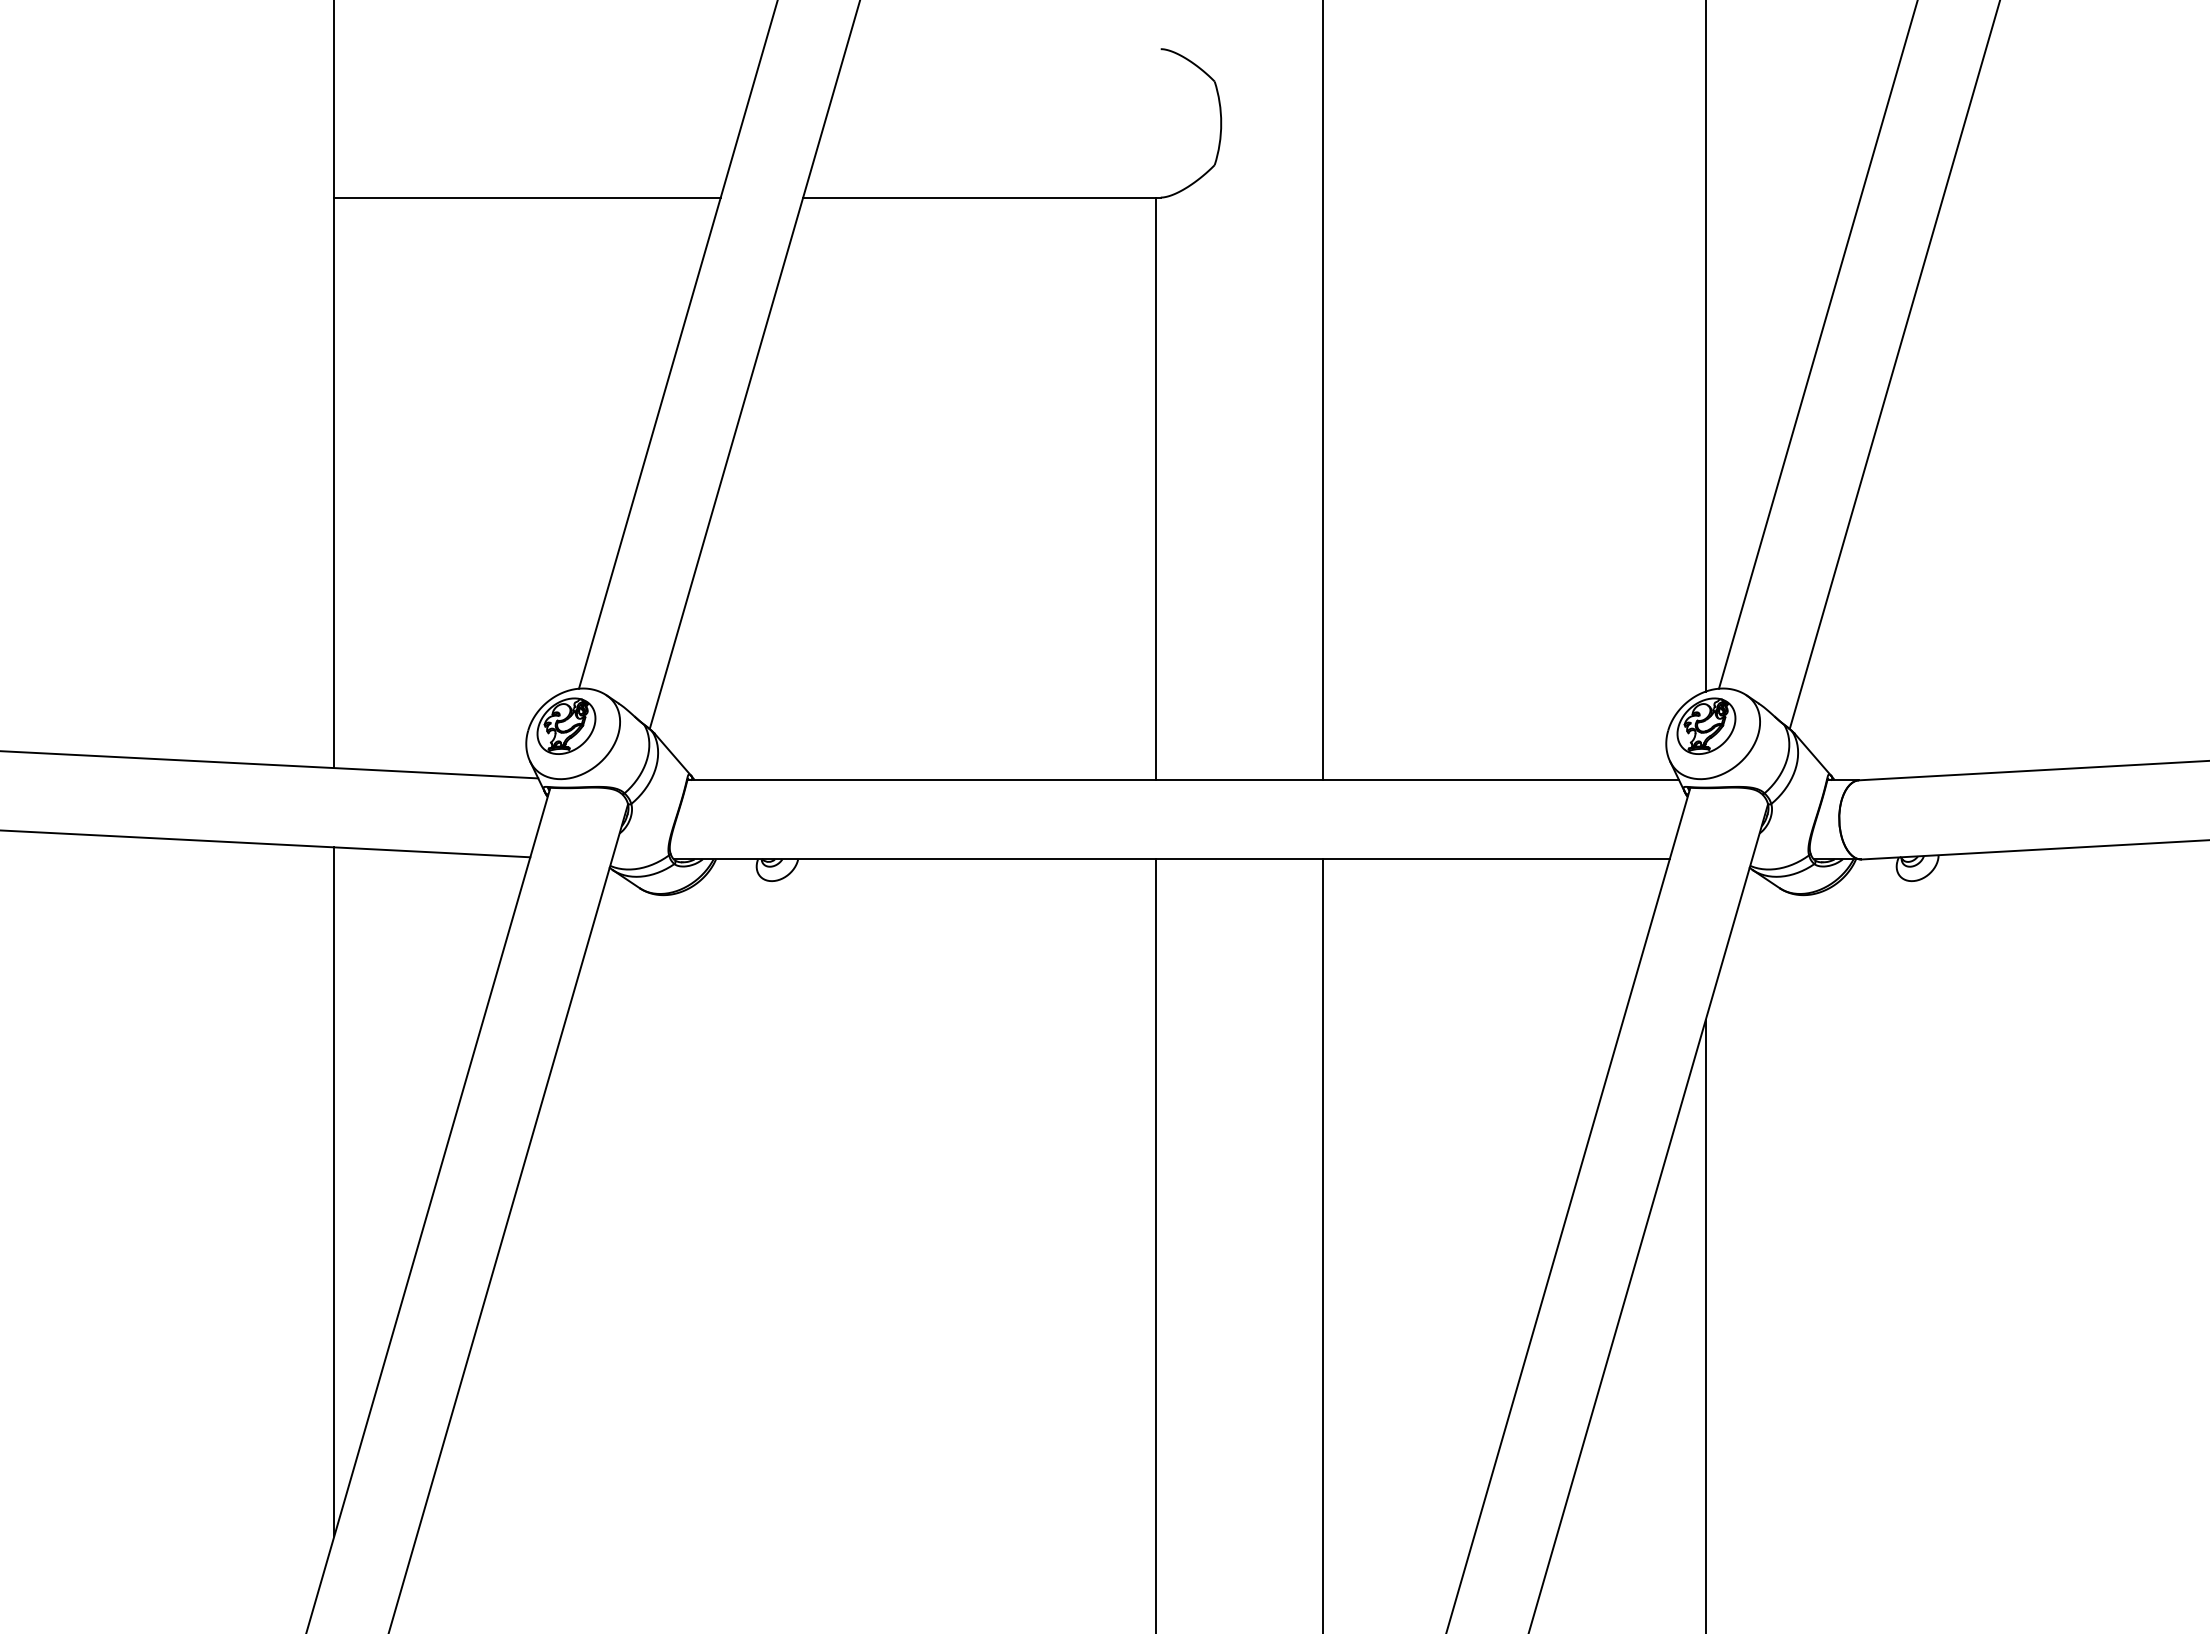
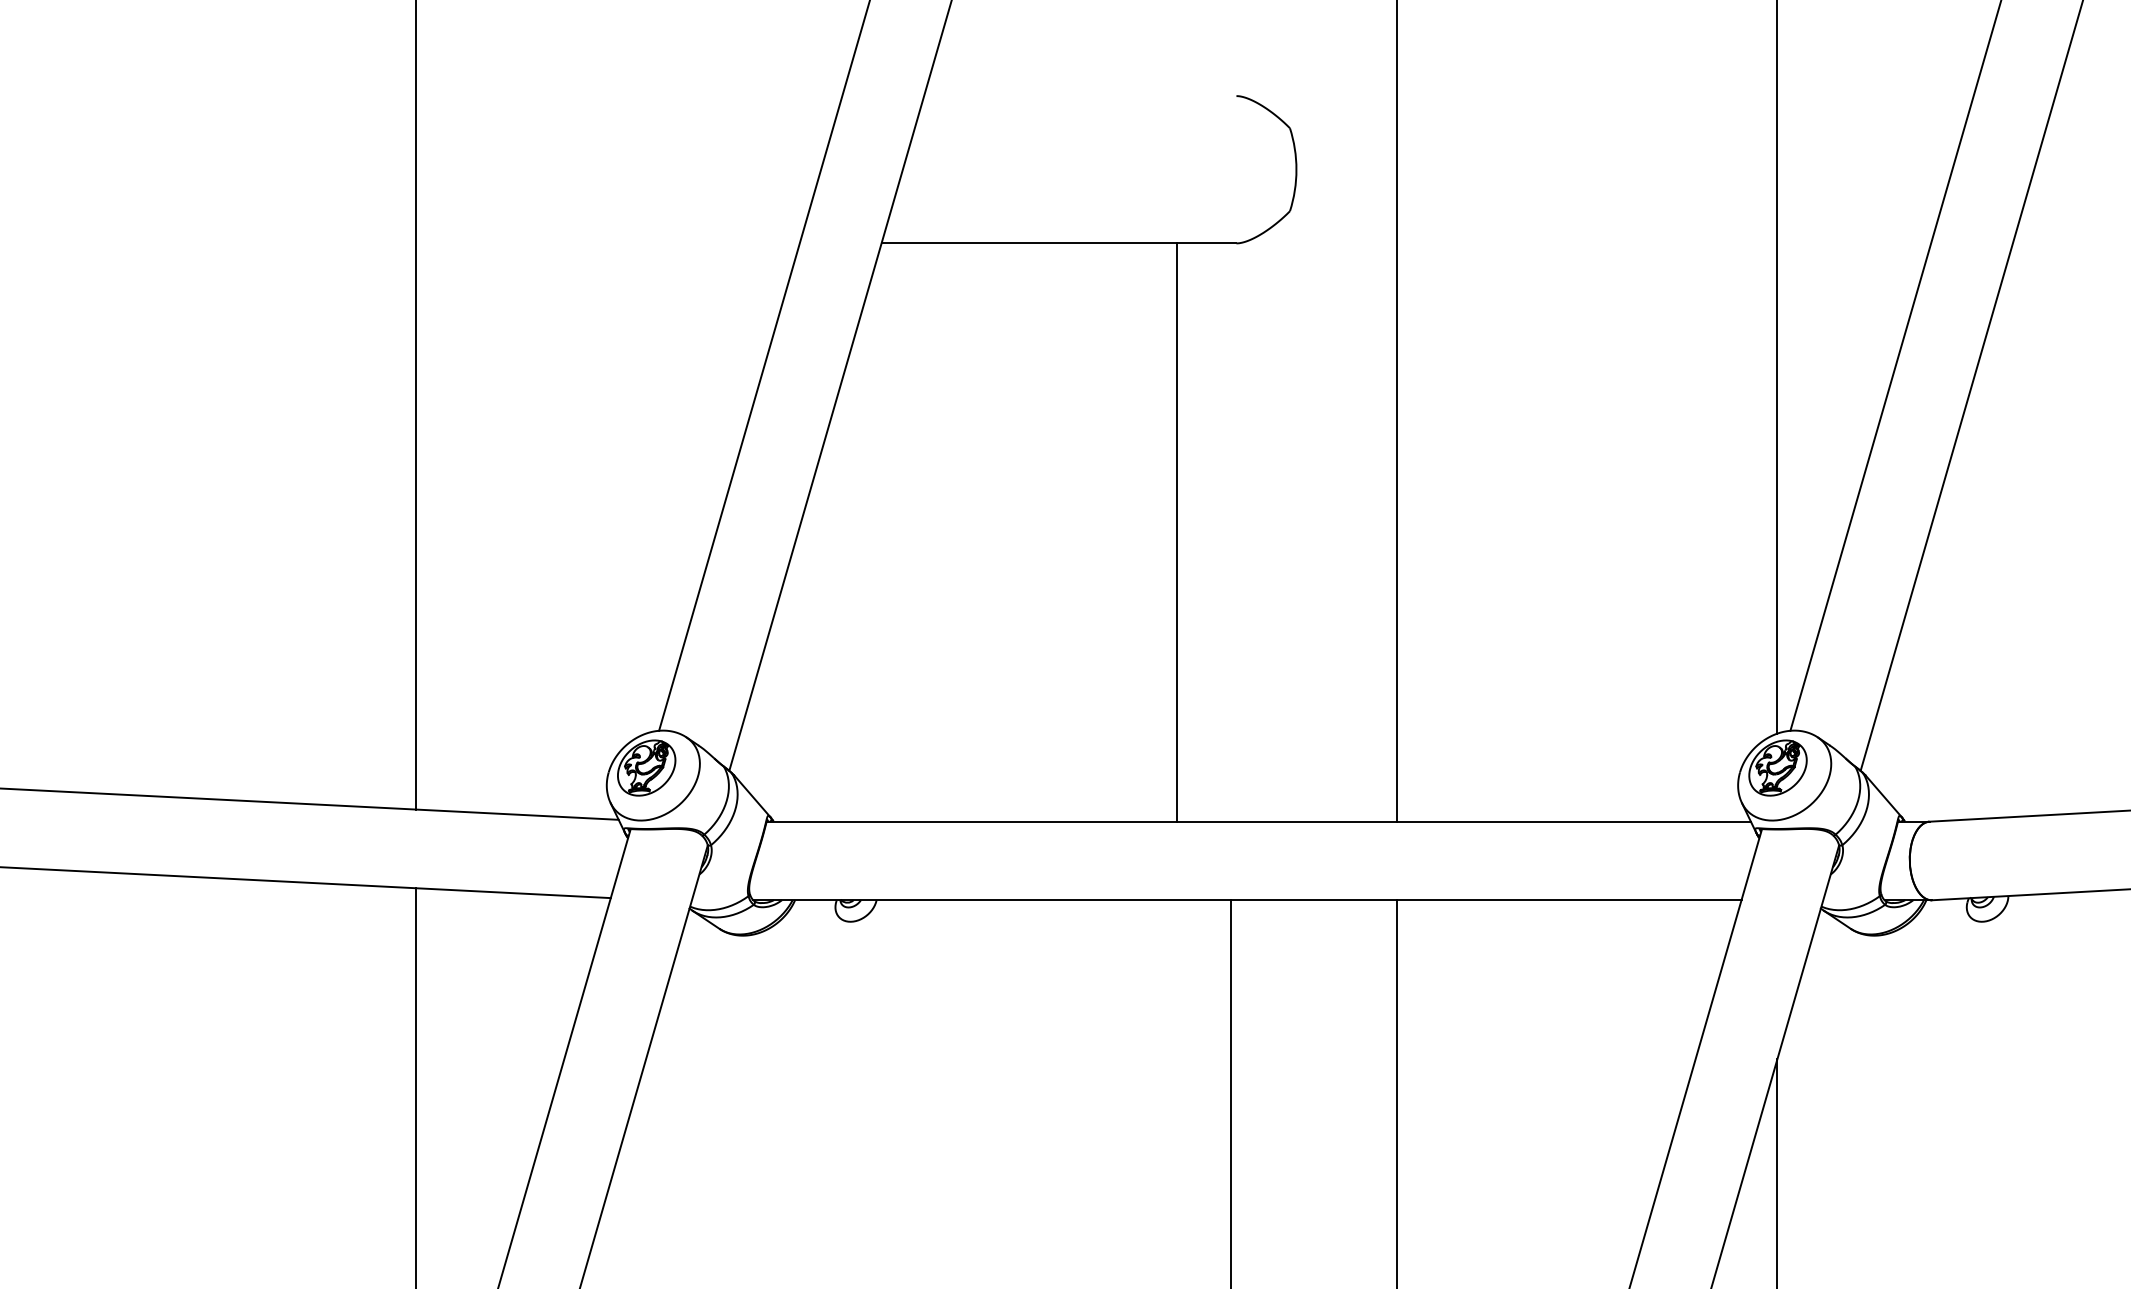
line: (527, 197) -> (608, 243), removed
line: (1155, 488) -> (1176, 532), moved

